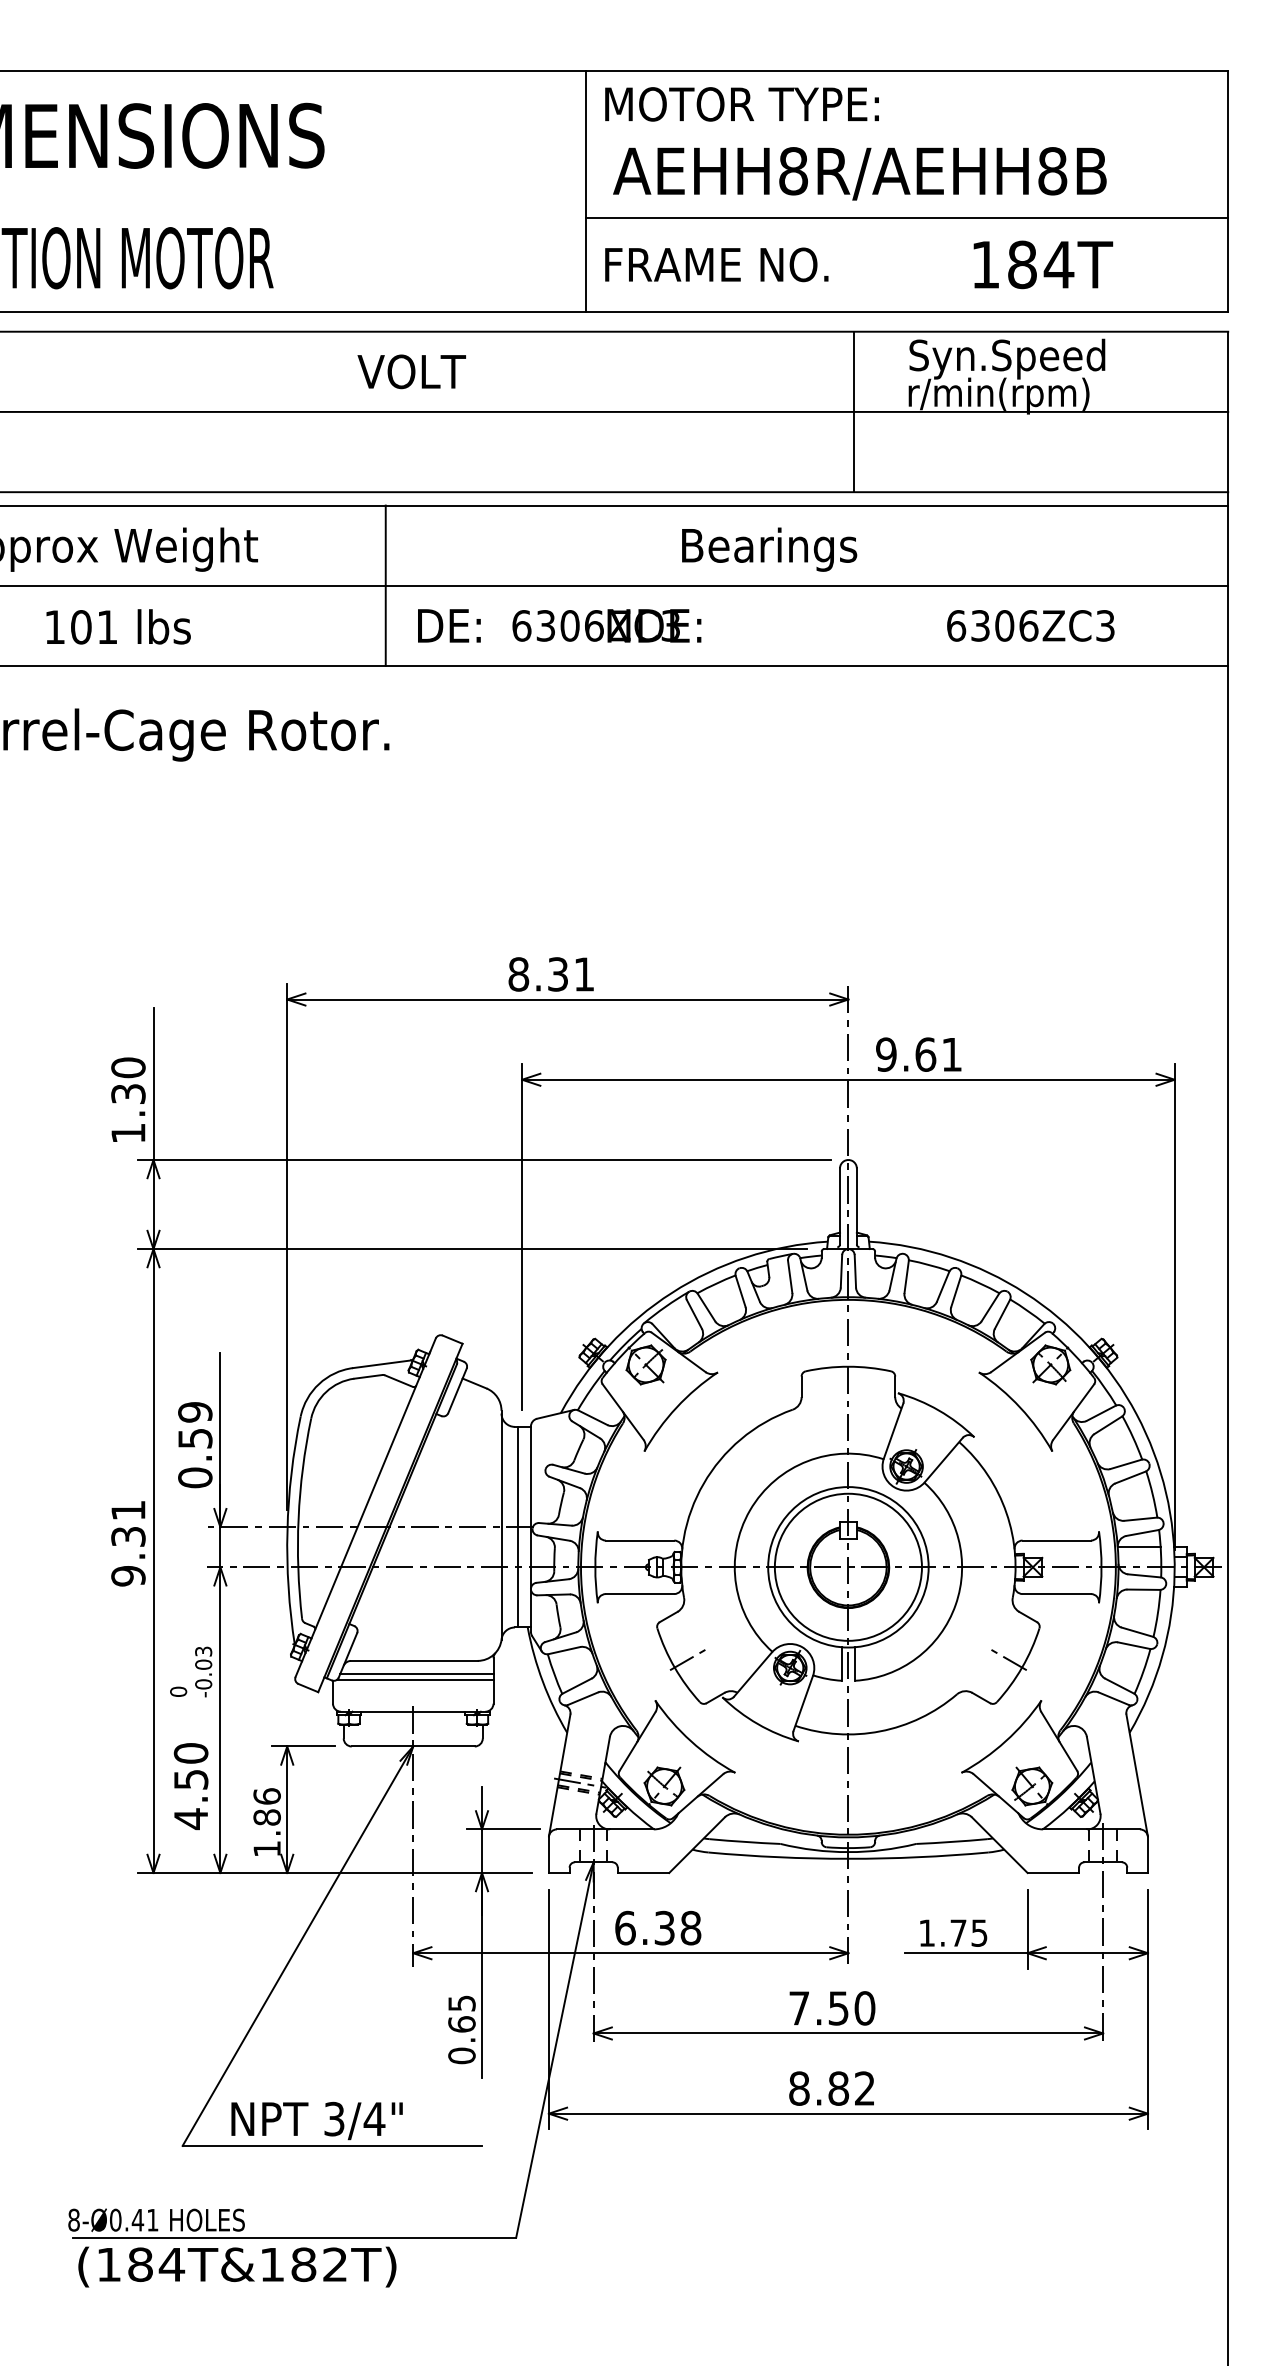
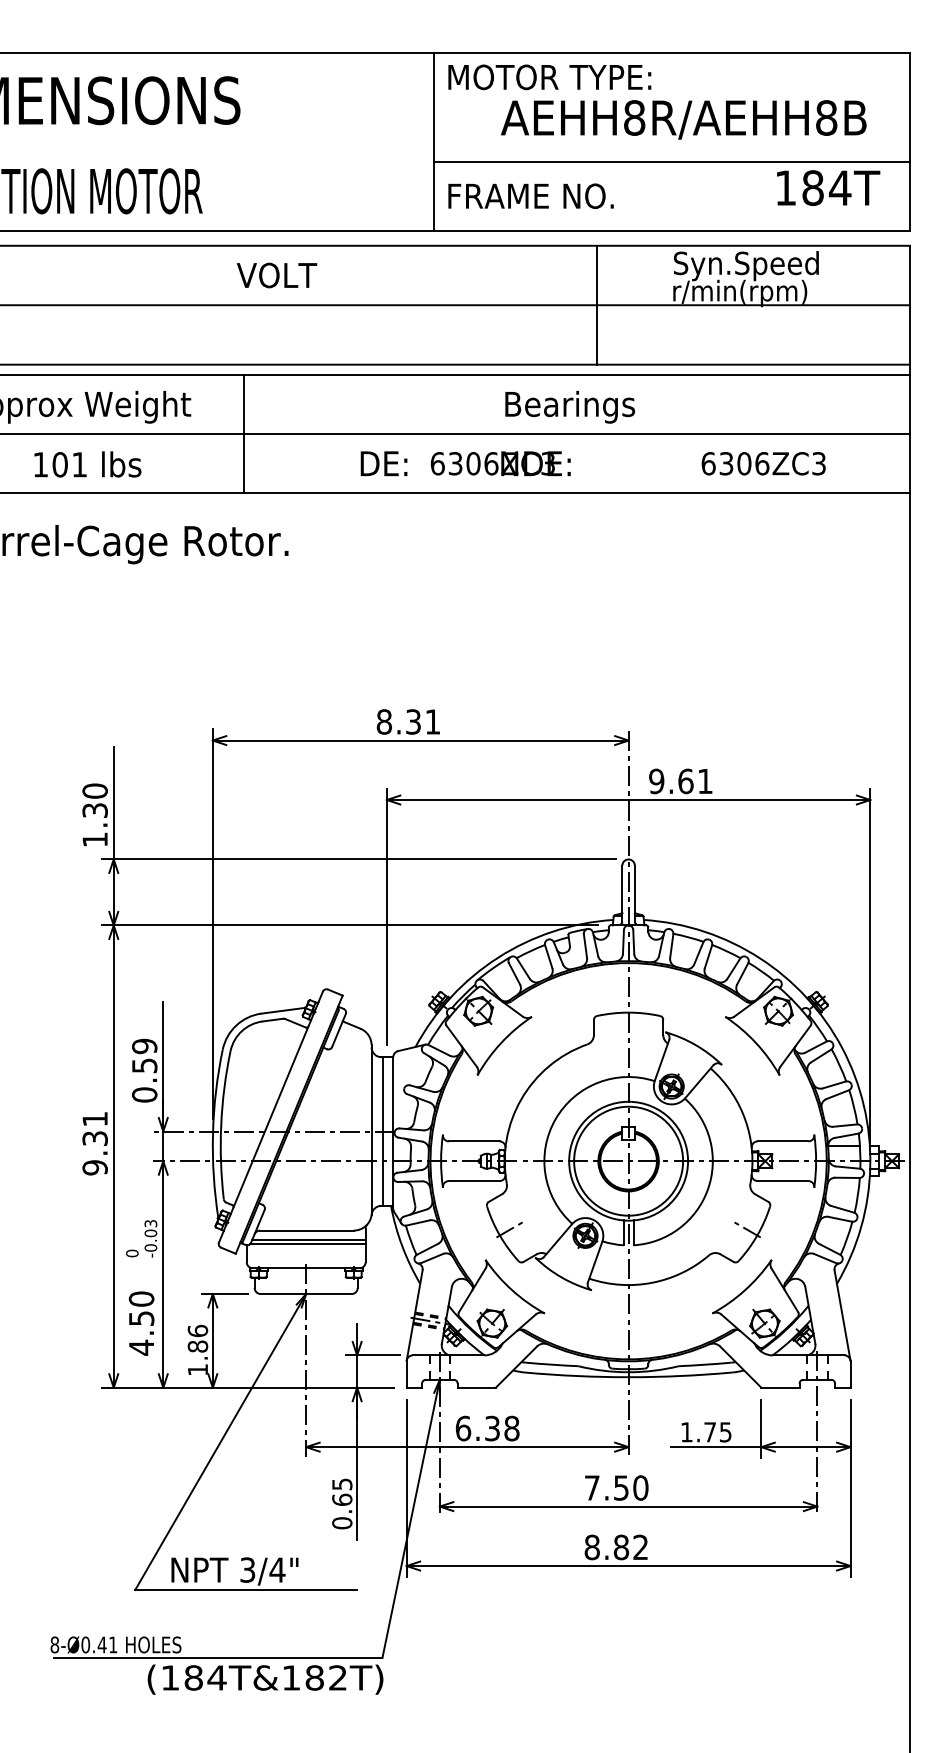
text: (859, 173) -> (683, 119), moved
text: (1043, 264) -> (828, 187), moved
text: (411, 371) -> (276, 275), moved
line: (853, 411) -> (596, 304), moved
line: (385, 585) -> (243, 433), moved
text: (559, 625) -> (465, 463), moved
text: (237, 2266) -> (265, 1679), moved

